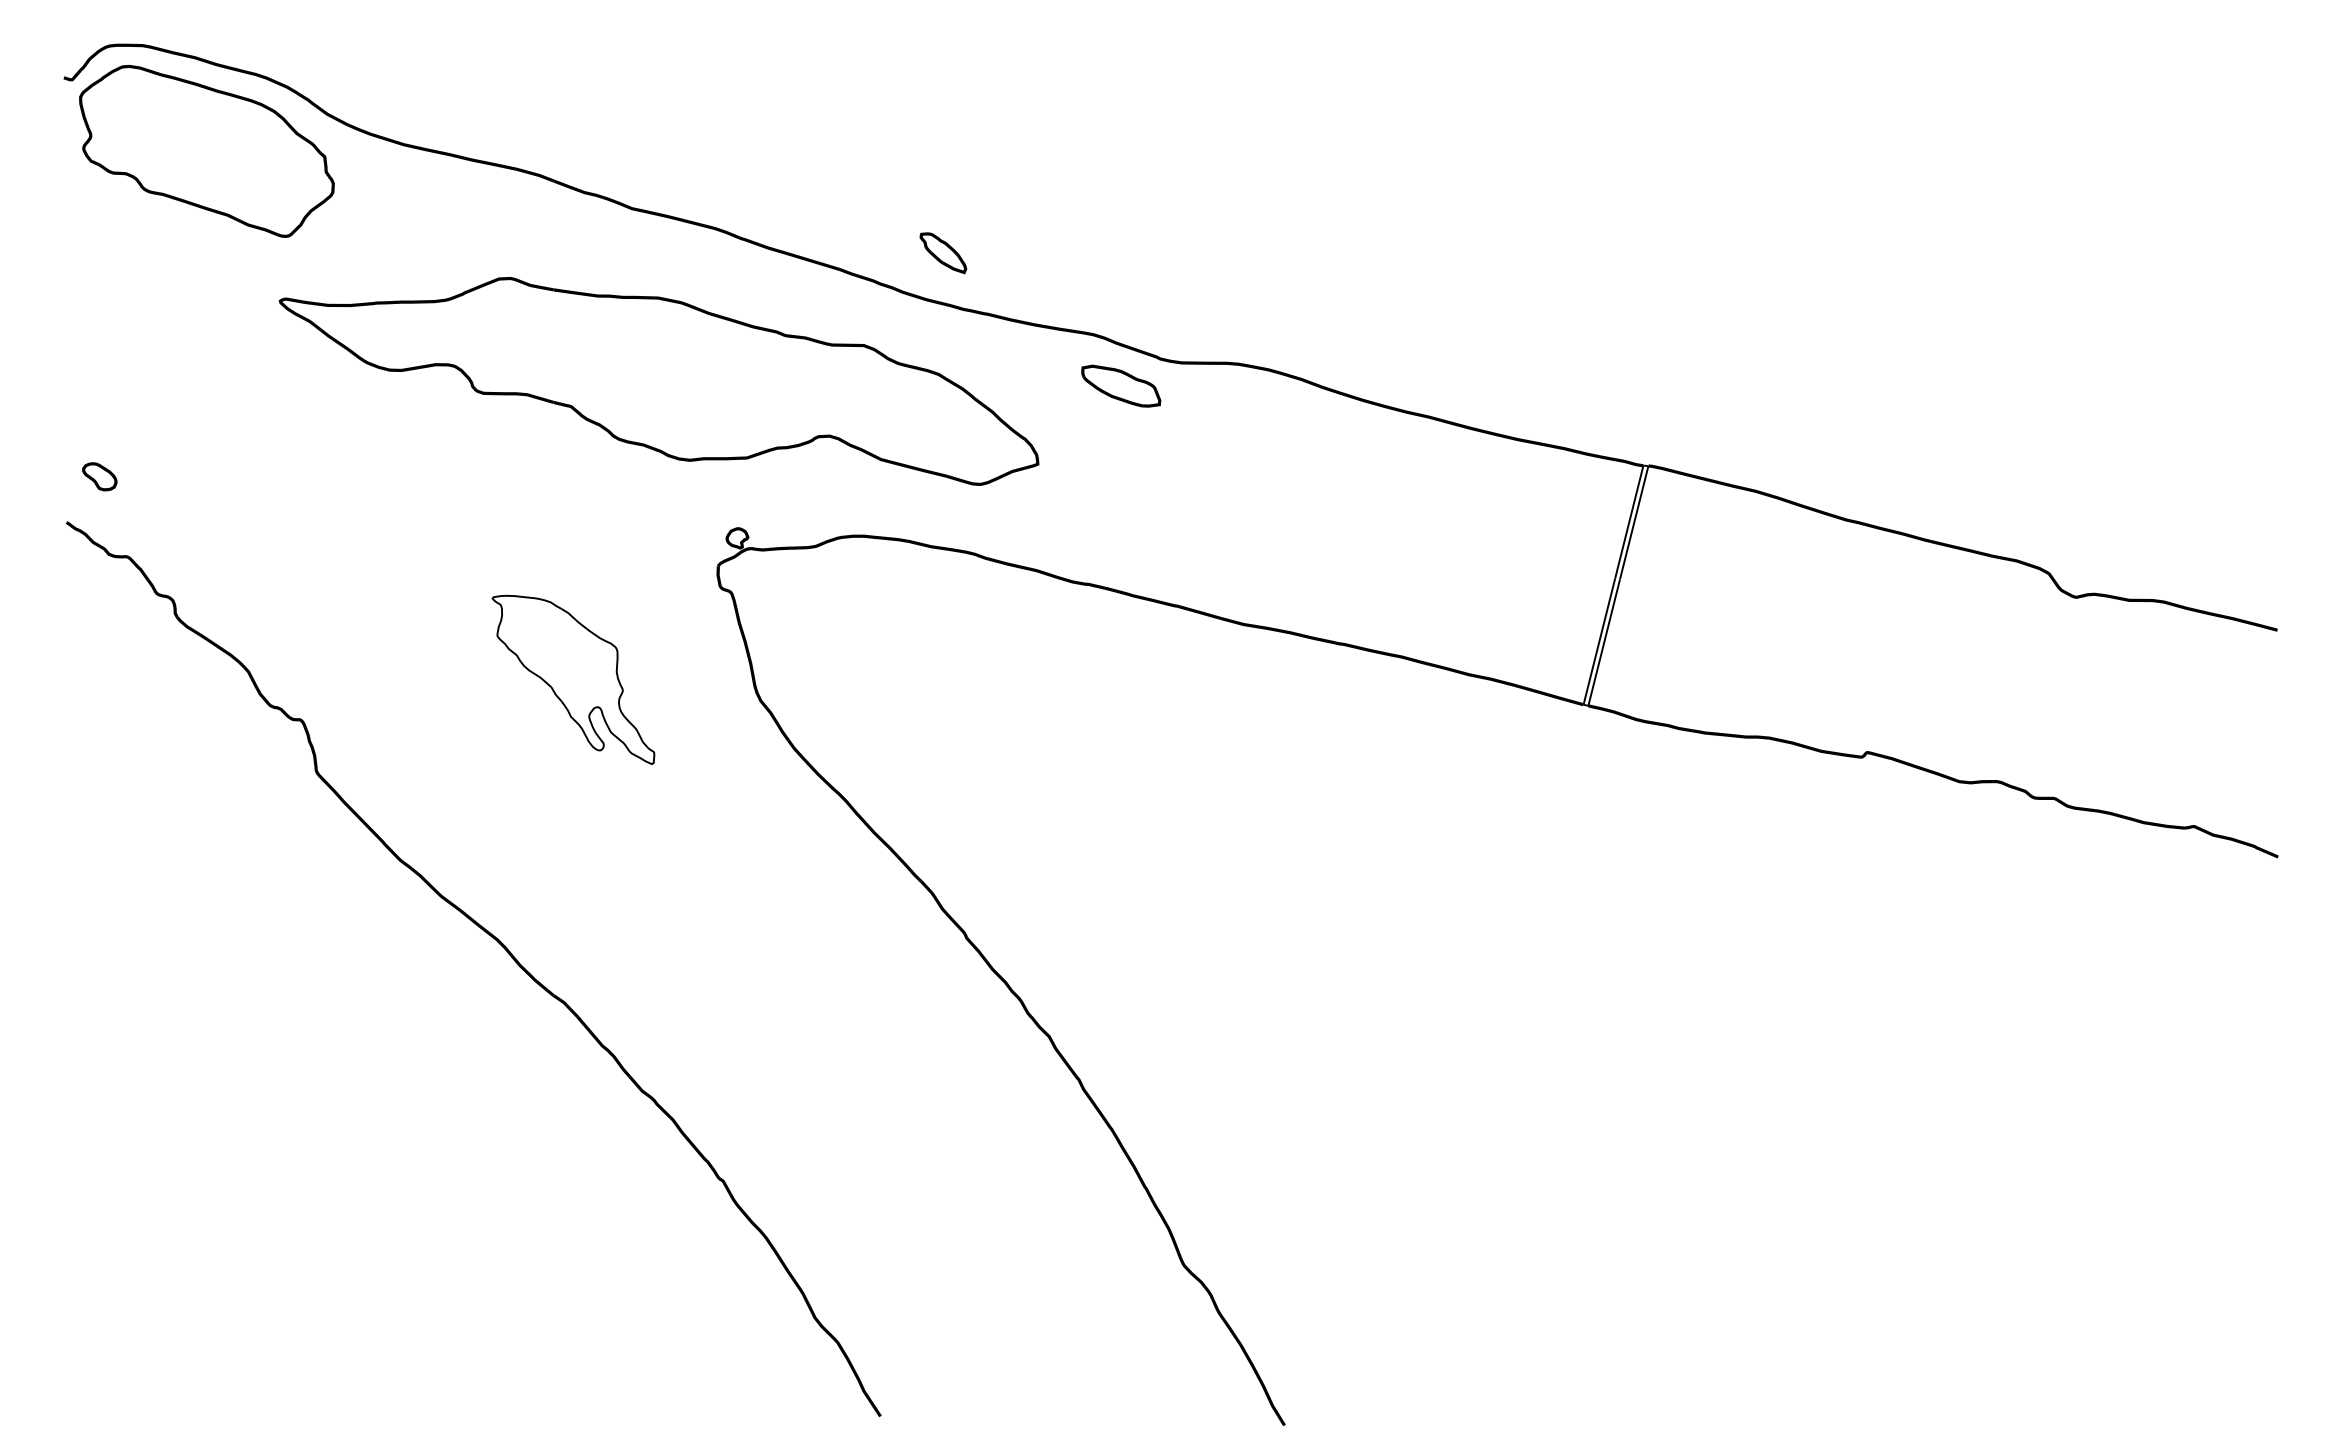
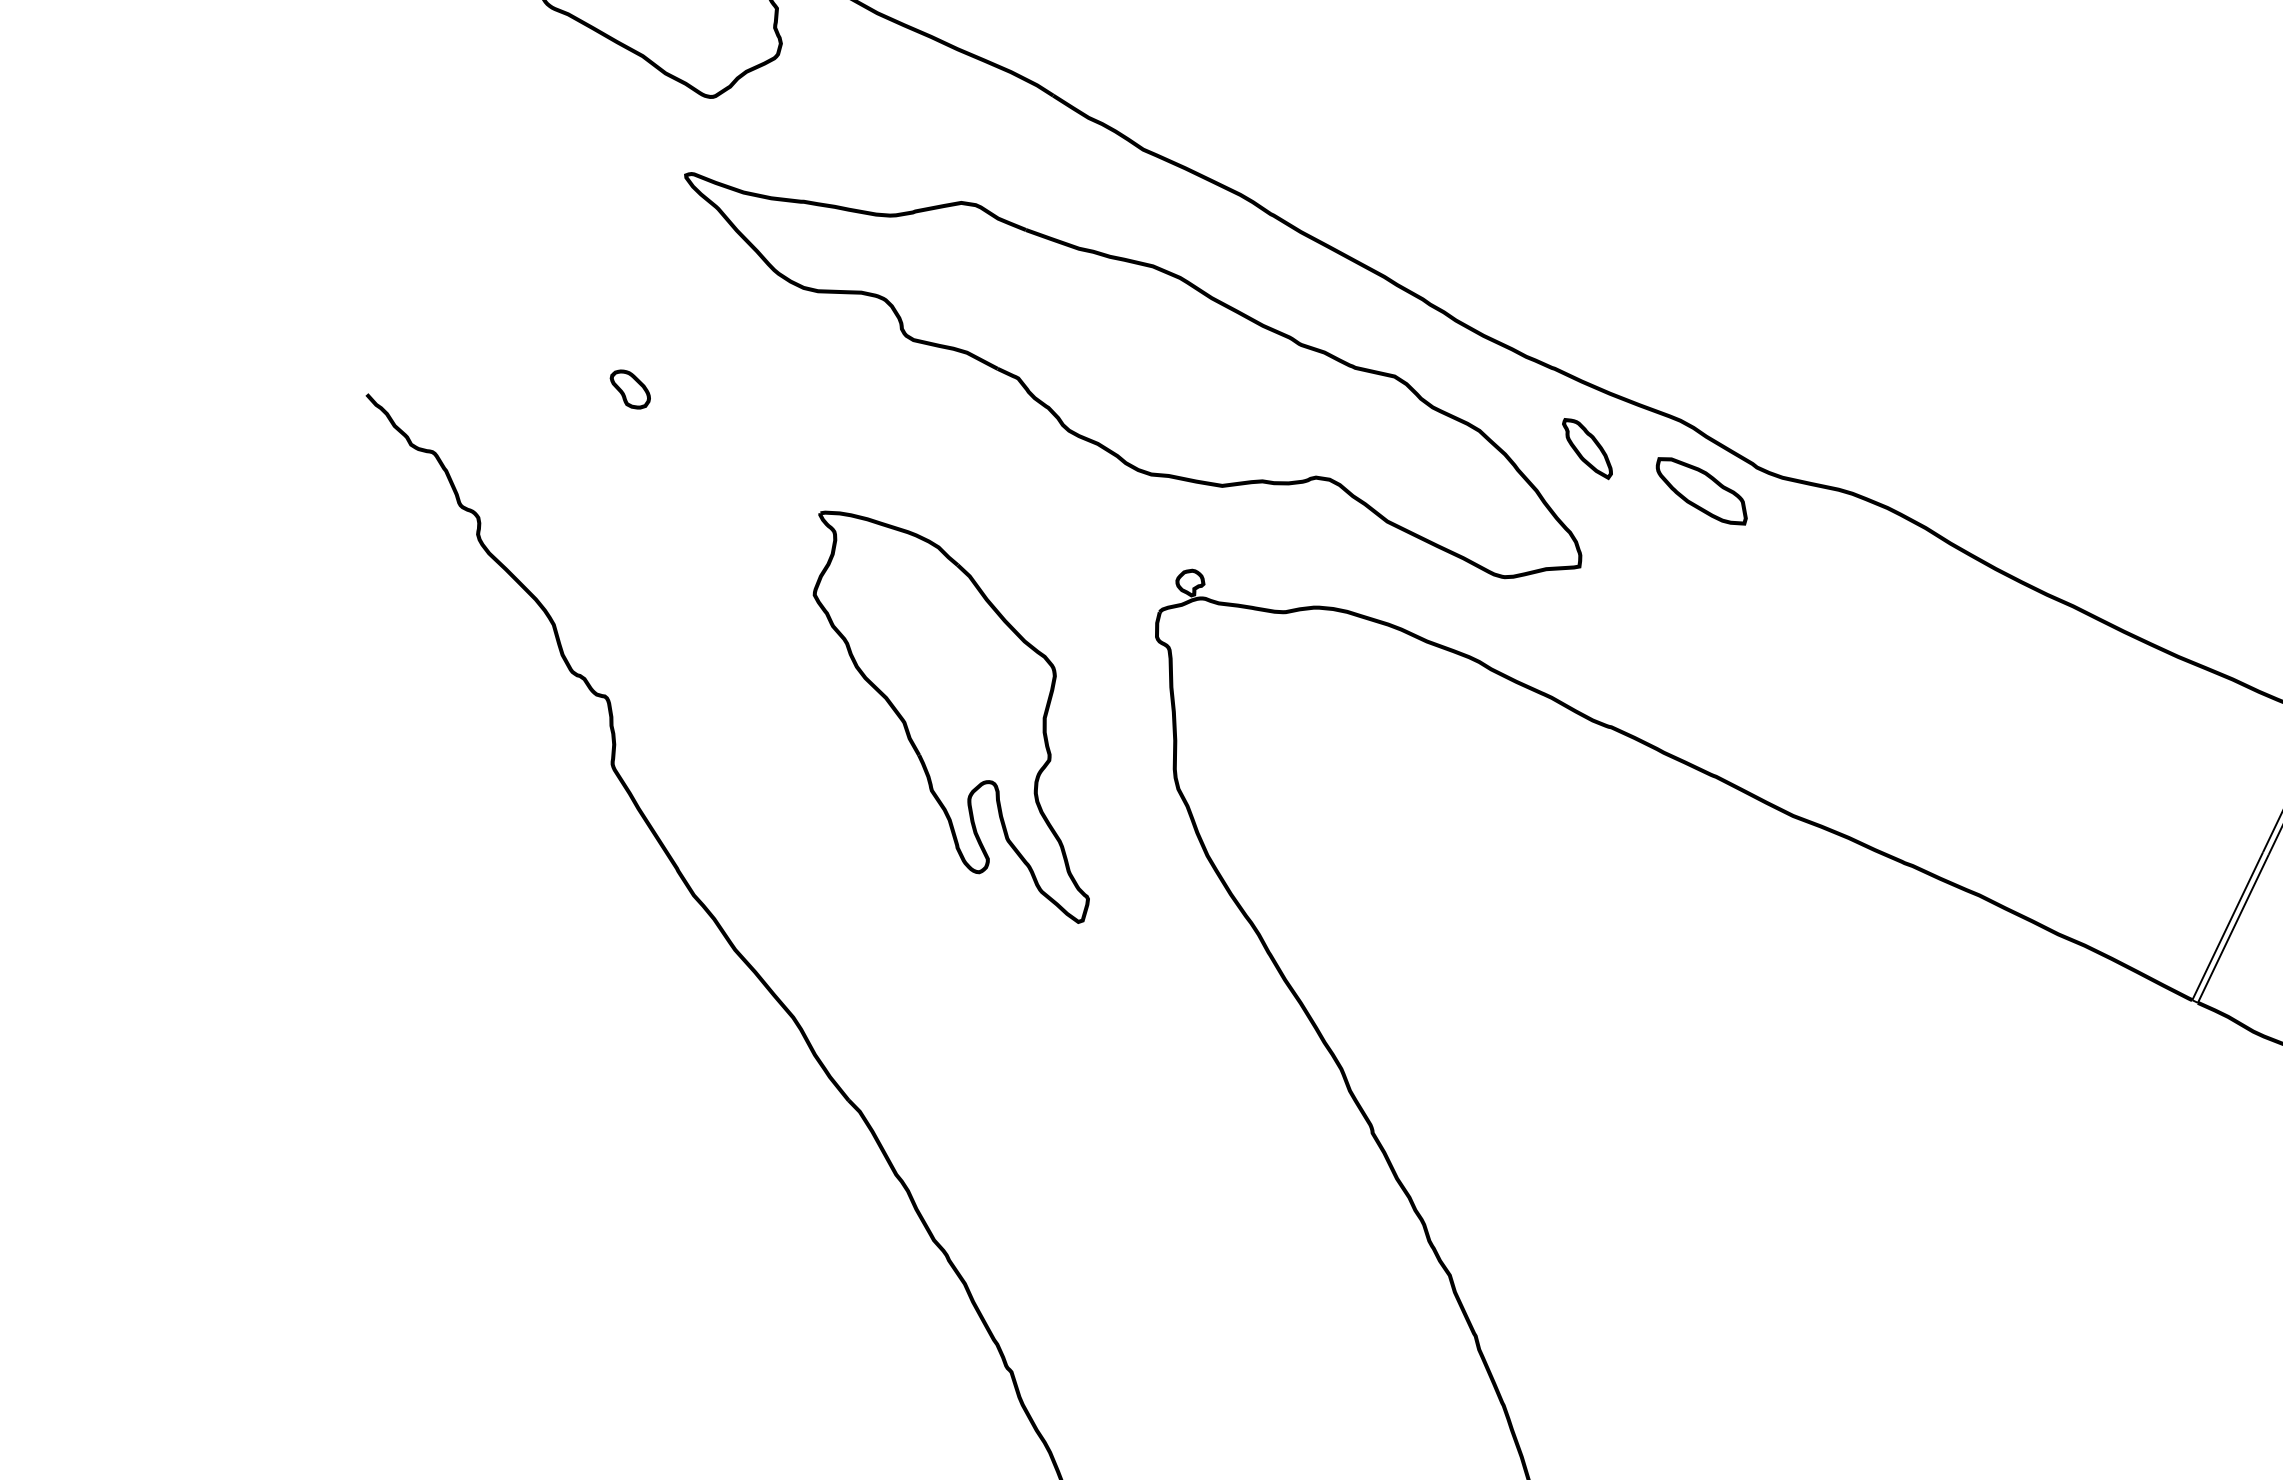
part: (943, 253) -> (1587, 449), moved
part: (99, 476) -> (629, 389), moved
part: (573, 679) -> (952, 715), size x1.67

